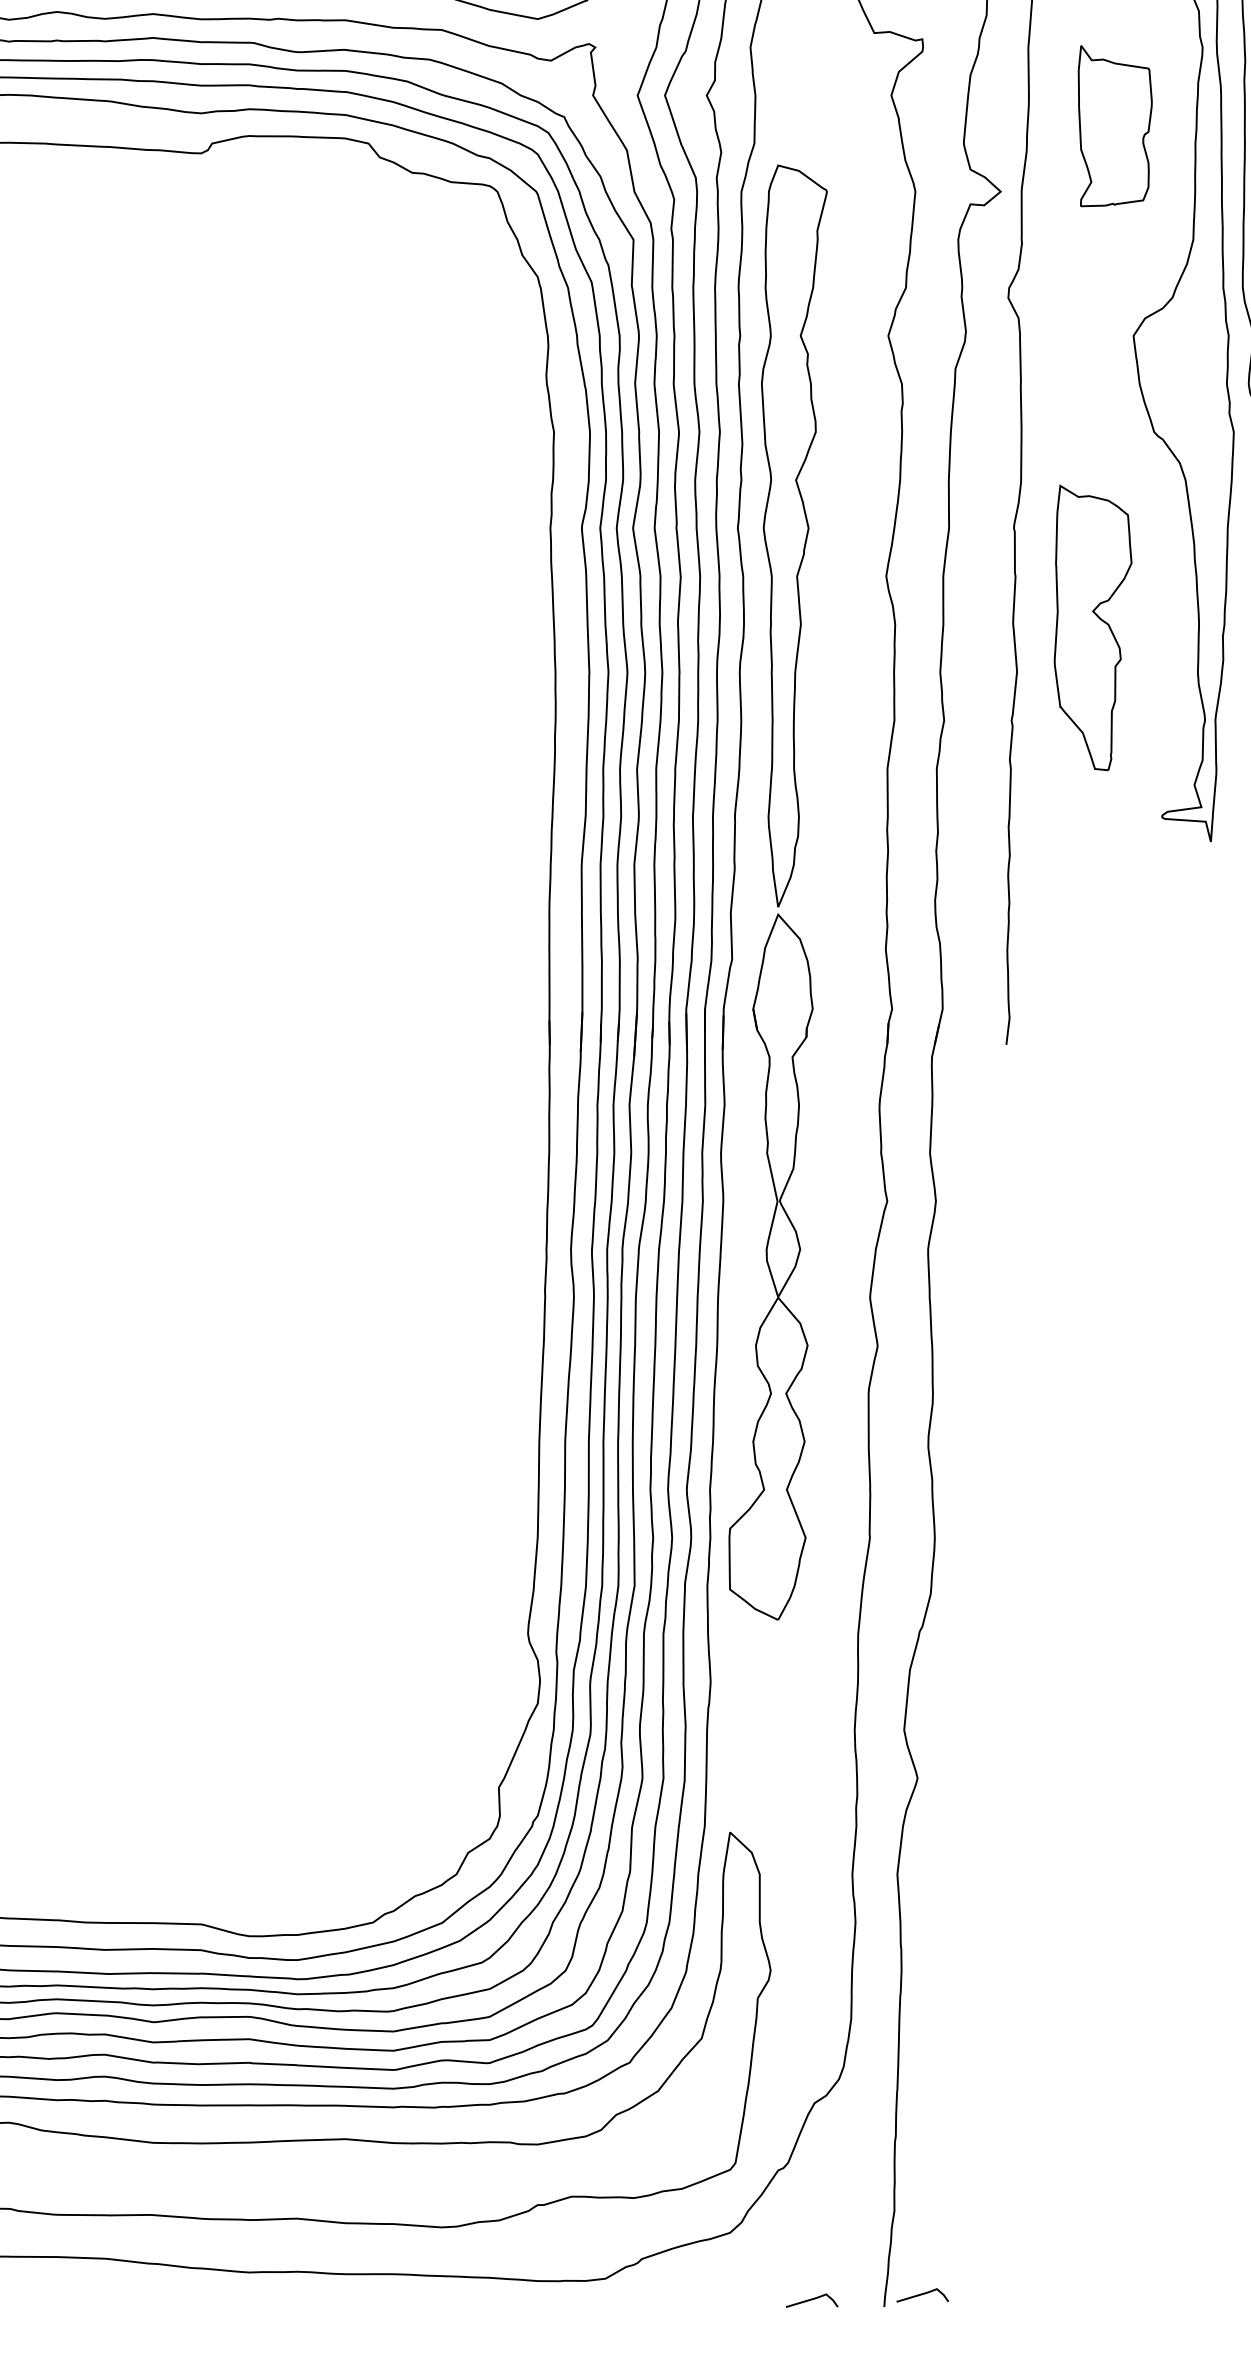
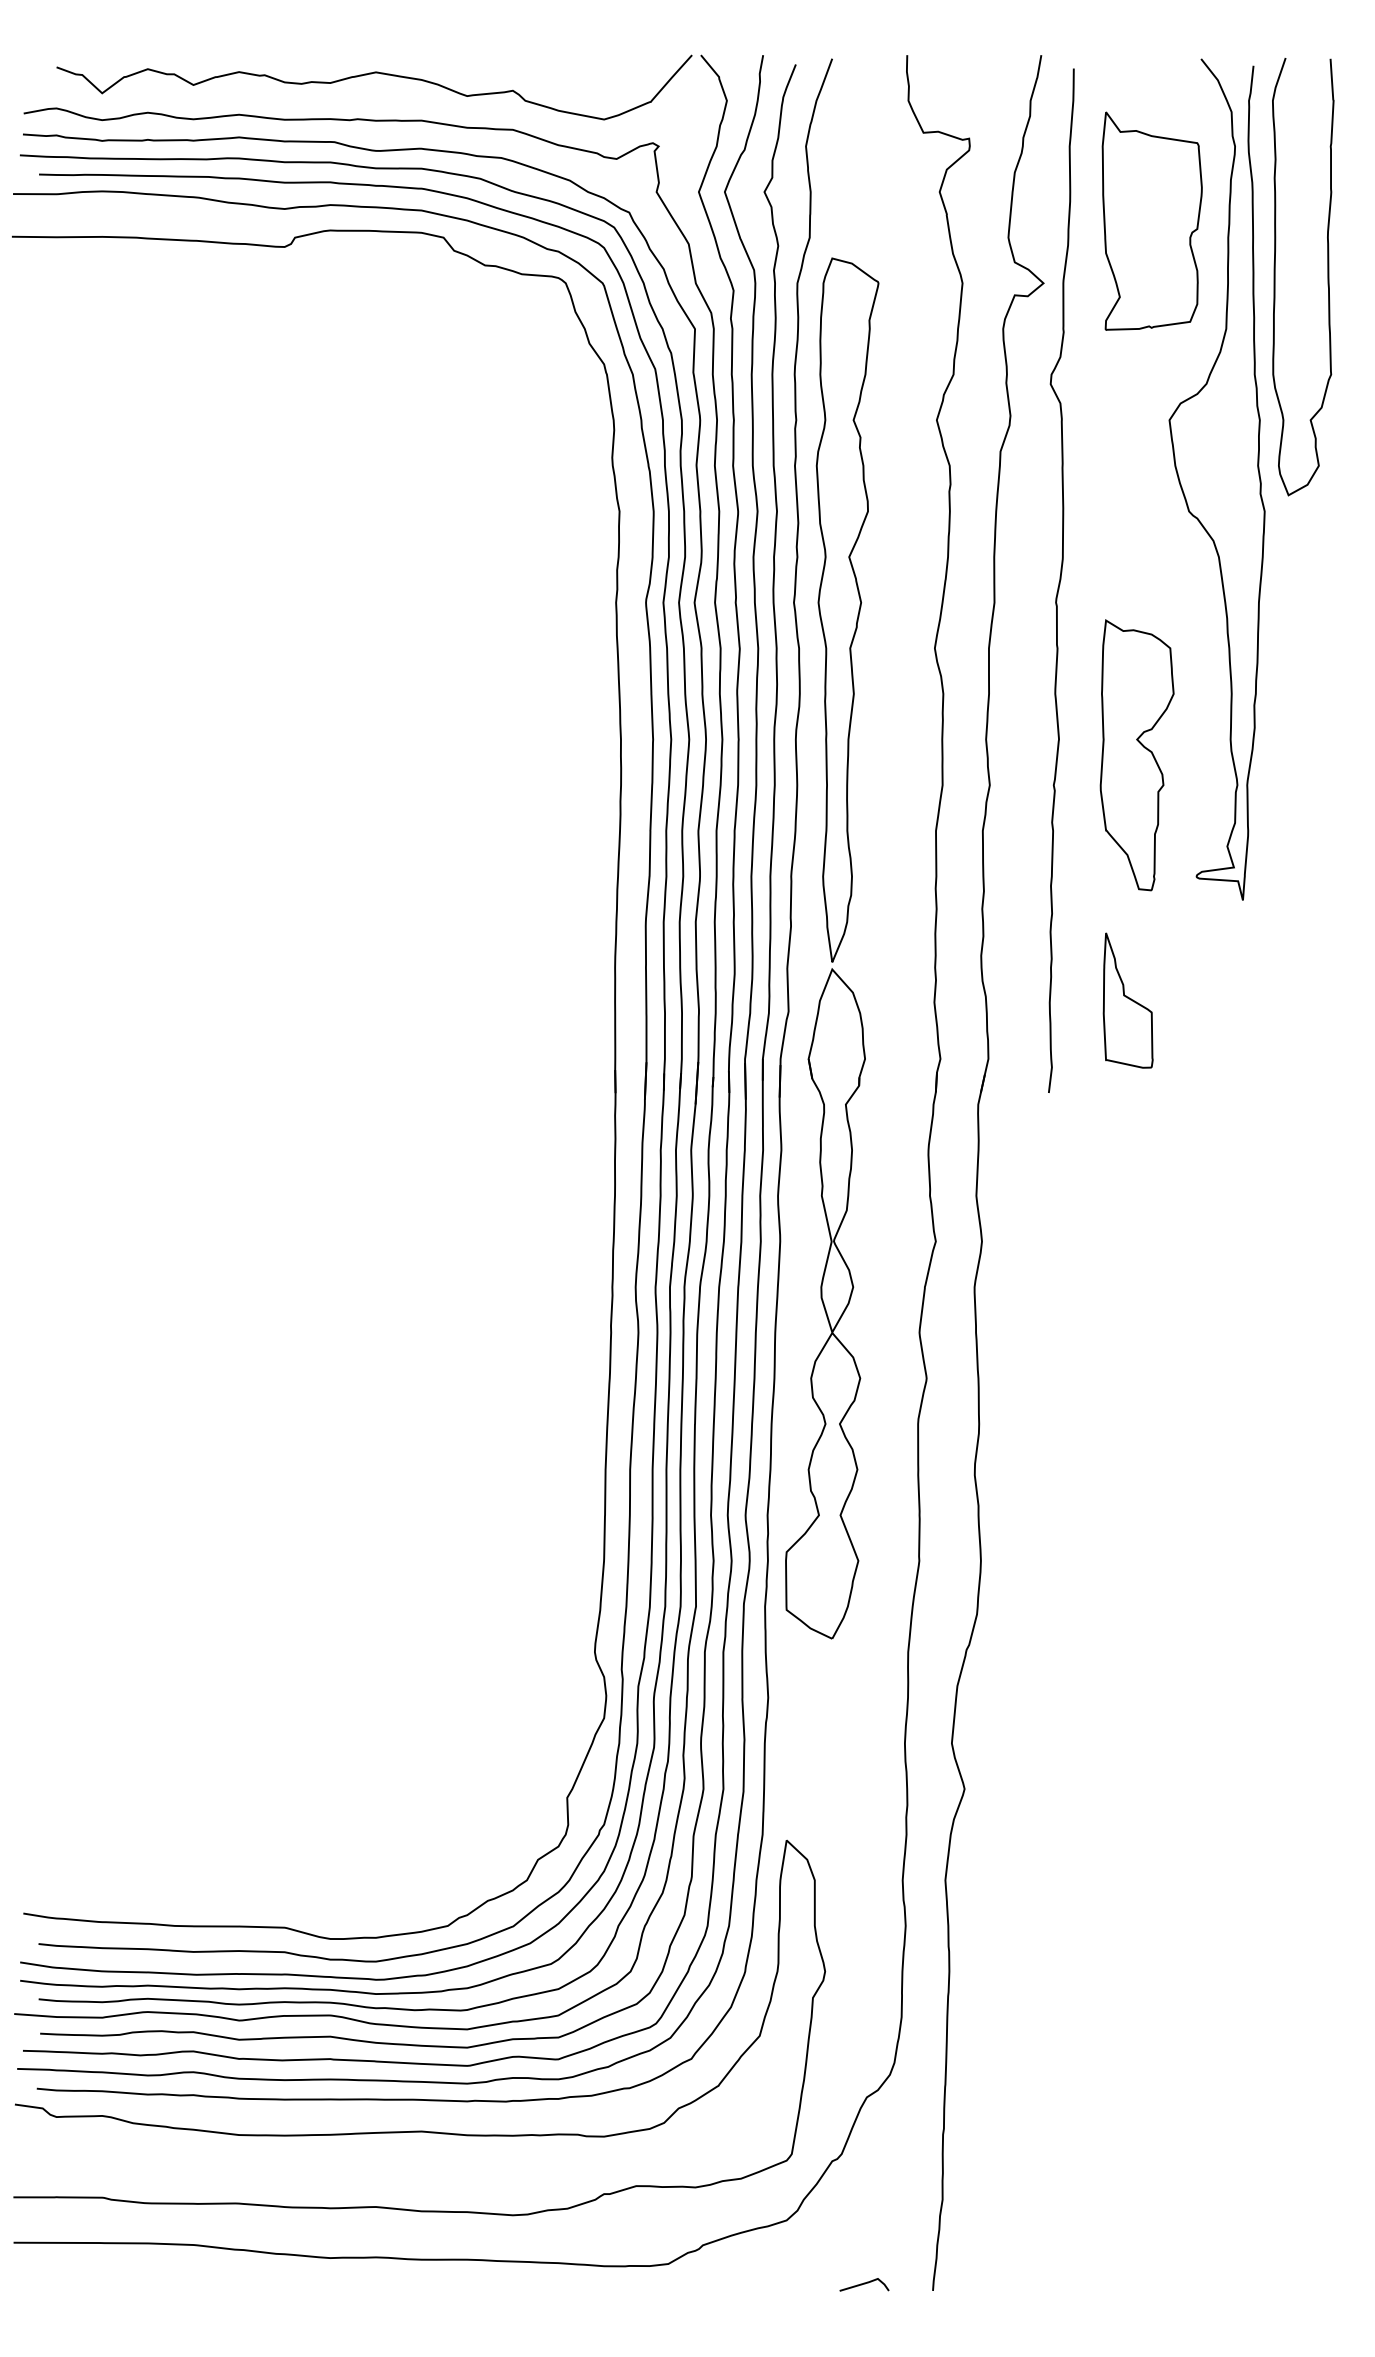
part: (1114, 125) -> (1151, 220), size x1.43
part: (1092, 628) -> (1136, 755), moved
part: (1089, 947) -> (1127, 1000), added
line: (922, 2295) -> (969, 2279), removed

